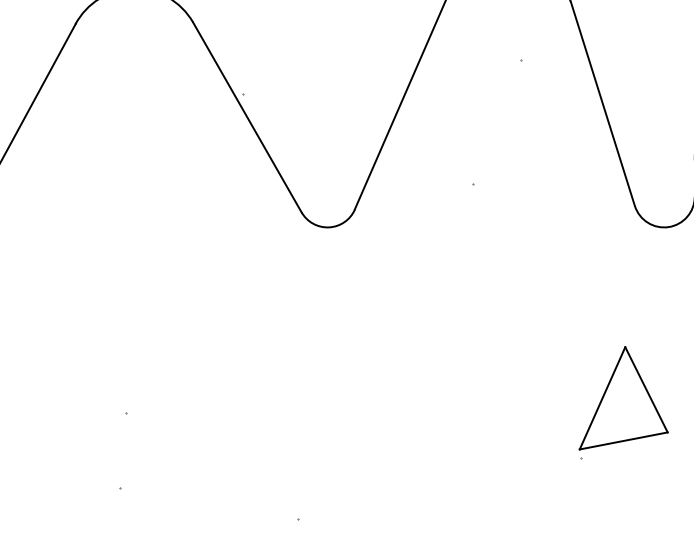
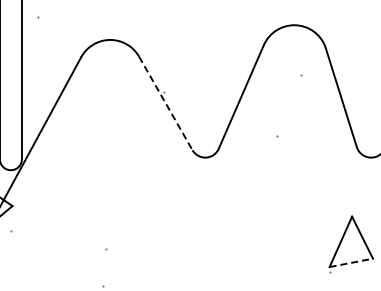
line: (246, 117) -> (165, 103), solid -> dashed
line: (624, 440) -> (351, 262), solid -> dashed

